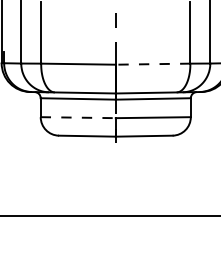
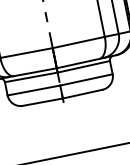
line: (152, 64) -> (78, 42), dashed -> solid
line: (78, 117) -> (34, 90), dashed -> solid

